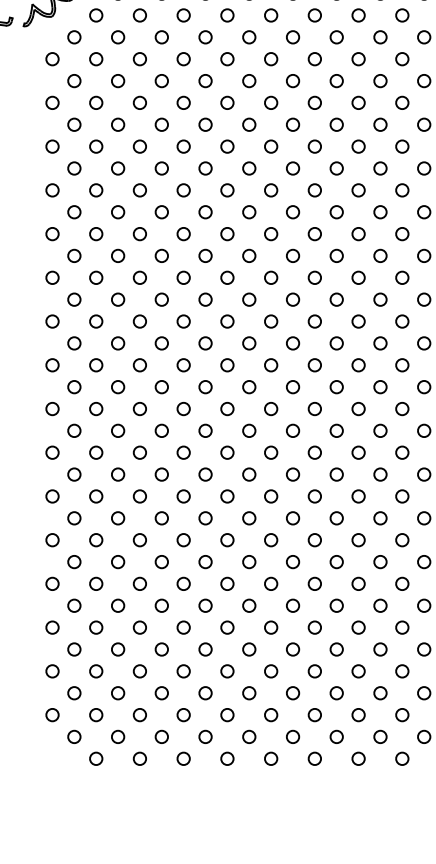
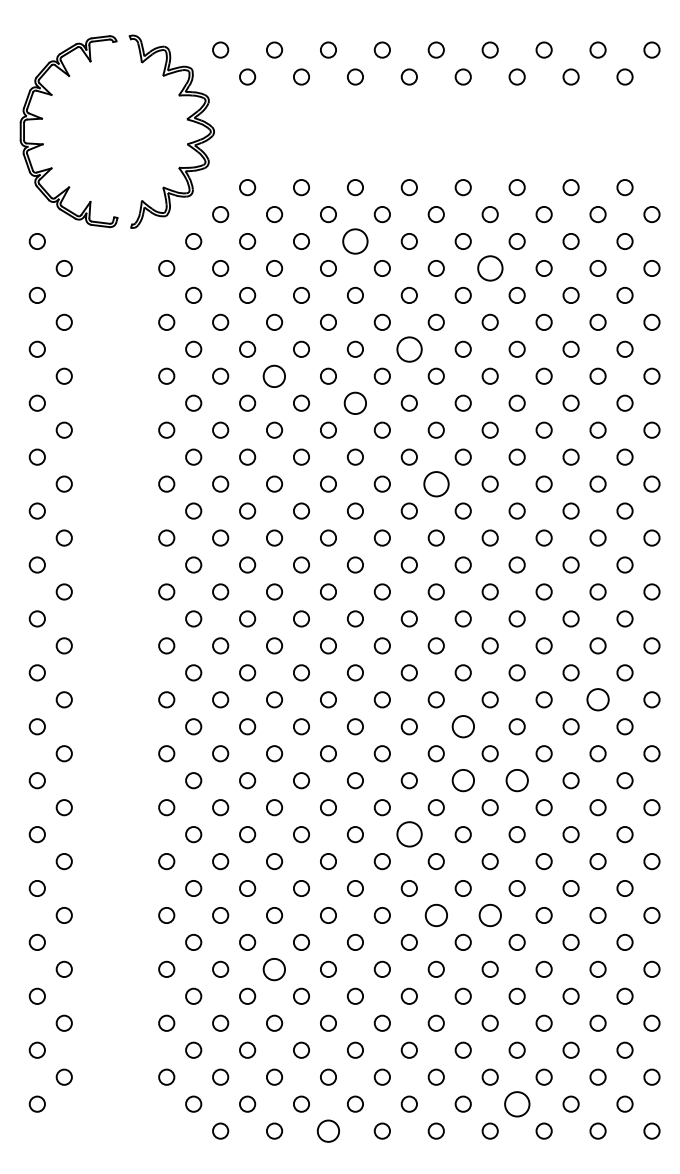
circle: (205, 37) -> (355, 241), size x1.6
circle: (314, 59) -> (489, 268), size x1.6
circle: (248, 124) -> (408, 348), size x1.6
circle: (139, 145) -> (274, 375), size x1.4
circle: (205, 167) -> (355, 402), size x1.4
circle: (270, 233) -> (435, 483), size x1.6
circle: (401, 408) -> (597, 699), size x1.4
circle: (292, 430) -> (462, 726), size x1.4
circle: (292, 474) -> (462, 780), size x1.4
circle: (336, 474) -> (516, 780), size x1.4
circle: (248, 518) -> (408, 834), size x1.6
circle: (270, 583) -> (435, 915), size x1.4
circle: (314, 583) -> (489, 915), size x1.4
circle: (139, 626) -> (274, 968), size x1.4
circle: (336, 736) -> (516, 1103), size x1.6
circle: (183, 758) -> (328, 1130), size x1.4

